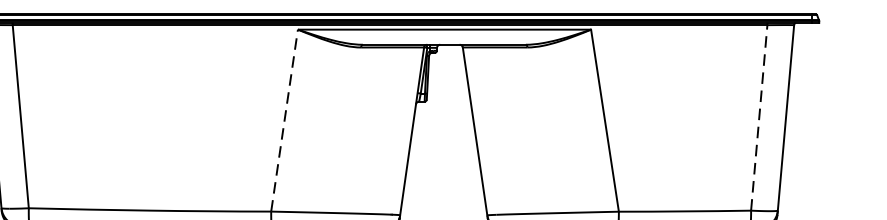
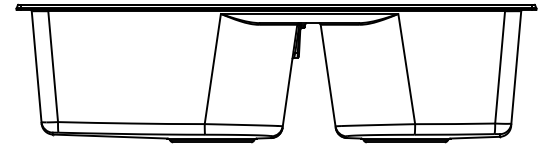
line: (759, 116) -> (500, 66), dashed -> solid
line: (284, 121) -> (212, 69), dashed -> solid

